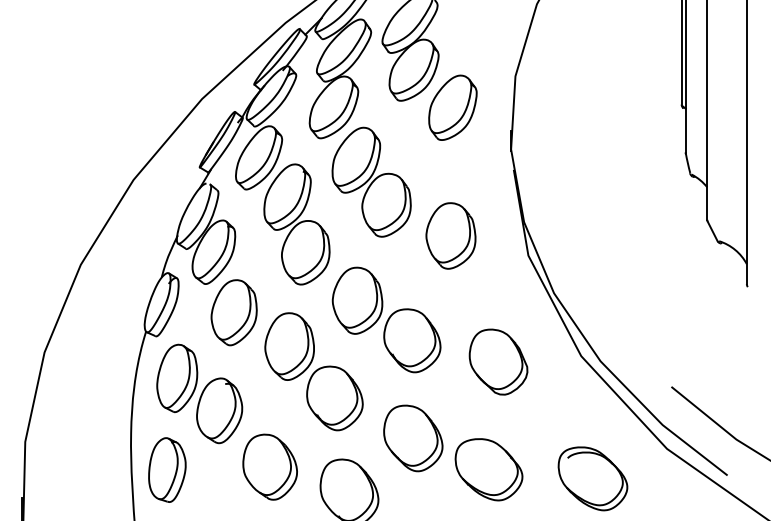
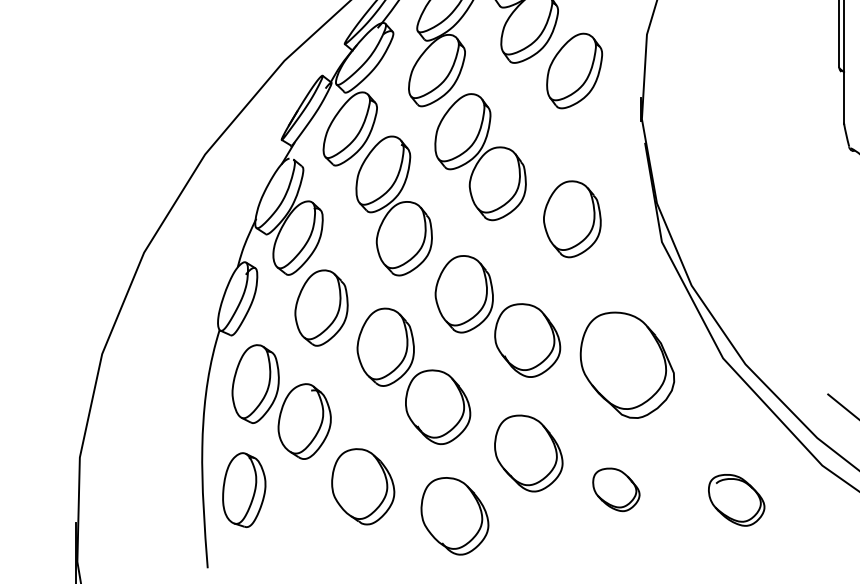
part: (498, 361) -> (627, 364), size x1.4
part: (488, 469) -> (615, 489), size x0.6
part: (592, 478) -> (736, 499), size x0.7

